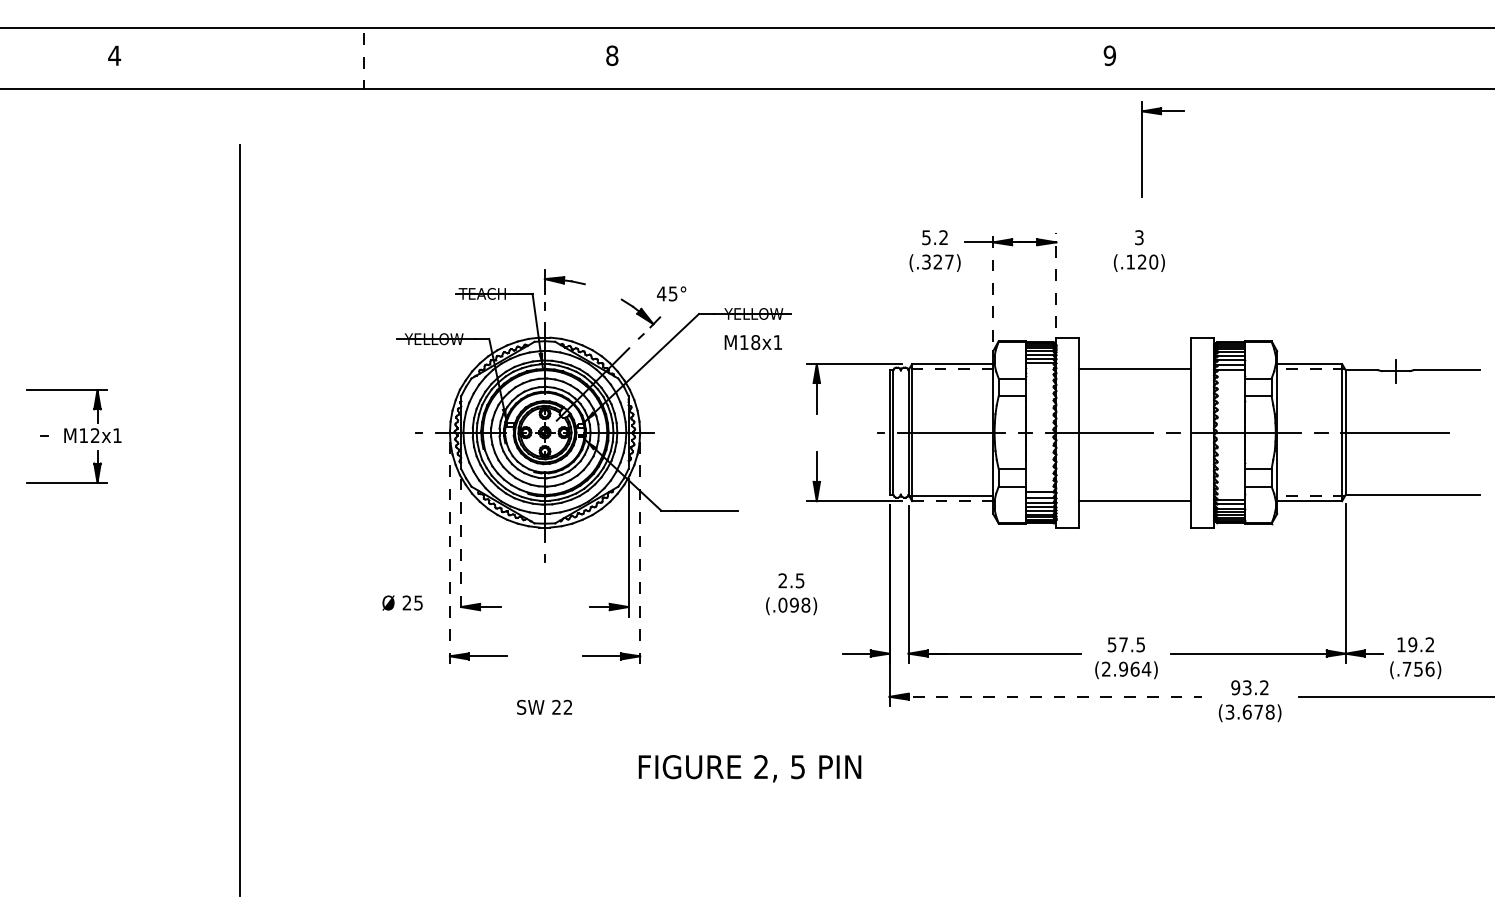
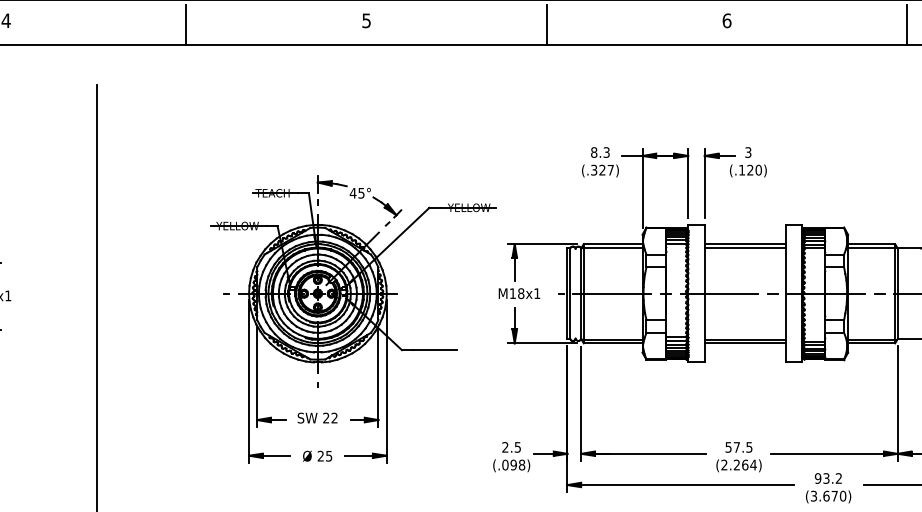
text: (612, 55) -> (366, 20), 8 -> 5
text: (1109, 55) -> (726, 20), 9 -> 6
line: (363, 61) -> (186, 24), dashed -> solid
line: (861, 61) -> (547, 24), added
line: (1358, 61) -> (907, 24), added
part: (1142, 149) -> (704, 183), moved
text: (934, 237) -> (599, 152), 5.2 -> 8.3
line: (1056, 280) -> (688, 183), dashed -> solid
line: (993, 286) -> (642, 187), dashed -> solid
text: (671, 293) -> (360, 192), moved
text: (752, 342) -> (518, 293), moved
line: (1135, 364) -> (745, 244), added
line: (950, 368) -> (611, 247), dashed -> solid
line: (1311, 368) -> (873, 247), dashed -> solid
line: (1135, 496) -> (745, 339), added
line: (1311, 496) -> (873, 339), dashed -> solid
line: (952, 501) -> (613, 343), dashed -> solid
line: (461, 548) -> (257, 377), dashed -> solid
line: (449, 554) -> (248, 381), dashed -> solid
line: (640, 554) -> (387, 381), dashed -> solid
text: (791, 594) -> (511, 457), moved
text: (402, 602) -> (317, 455), moved
text: (1123, 668) -> (736, 464), (2.964) -> (2.264)
line: (1046, 696) -> (681, 484), dashed -> solid
text: (544, 706) -> (317, 417), moved
text: (1269, 712) -> (842, 496), (3.678) -> (3.670)

